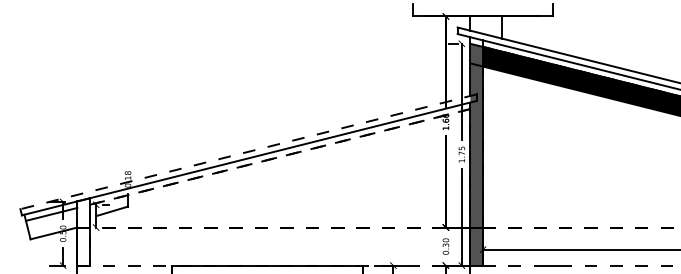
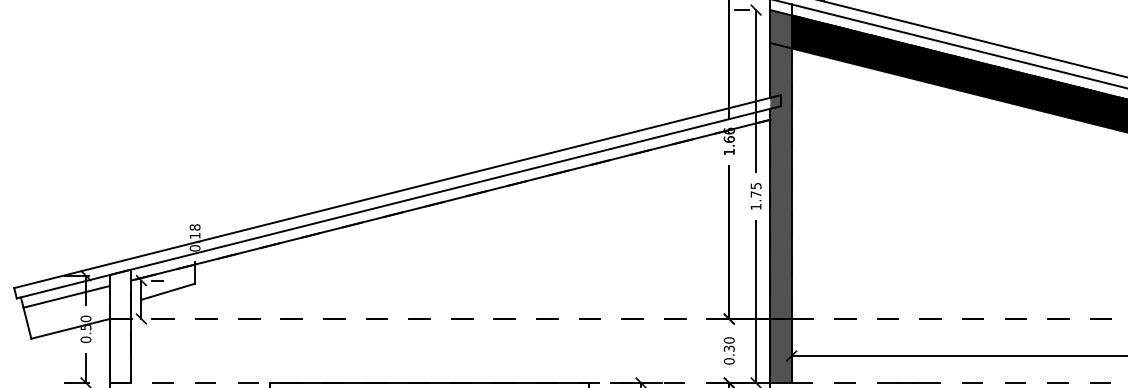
line: (248, 151) -> (397, 191), dashed -> solid
line: (279, 157) -> (449, 201), dashed -> solid

